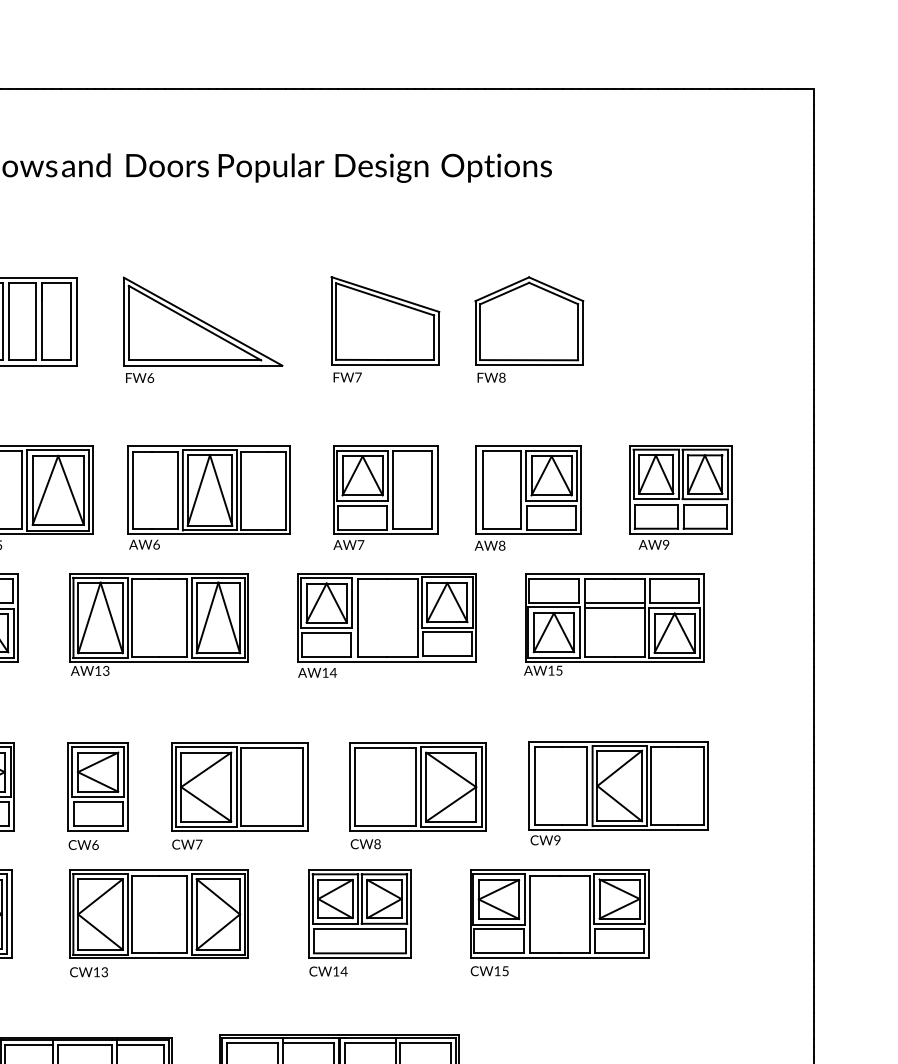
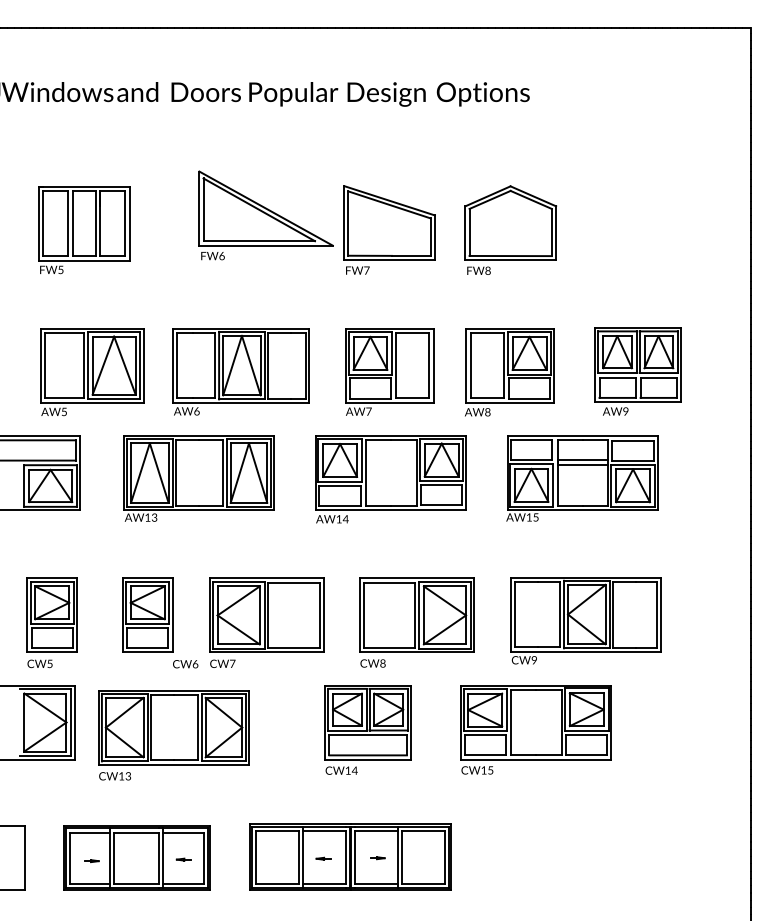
part: (202, 329) -> (265, 215), moved
text: (83, 845) -> (185, 664), moved
part: (158, 923) -> (173, 735), moved

